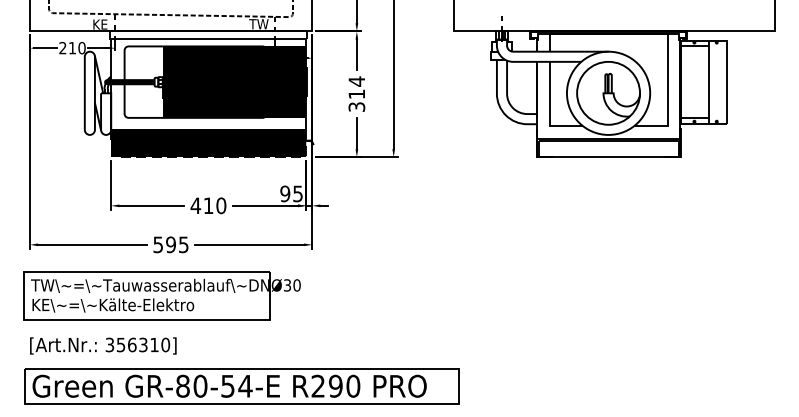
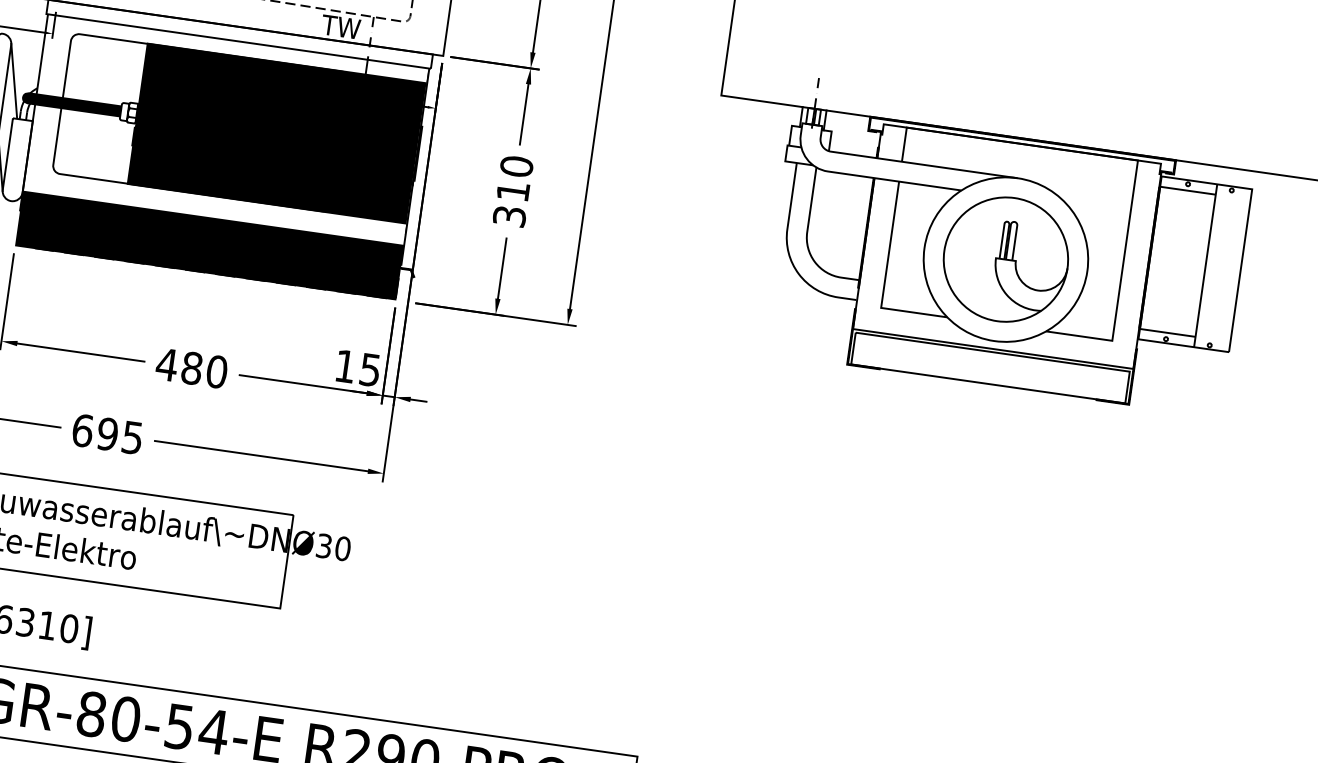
text: (356, 81) -> (516, 166), 314 -> 310
text: (285, 193) -> (345, 365), 95 -> 15
text: (208, 205) -> (191, 367), 410 -> 480
text: (158, 244) -> (83, 430), 595 -> 695

